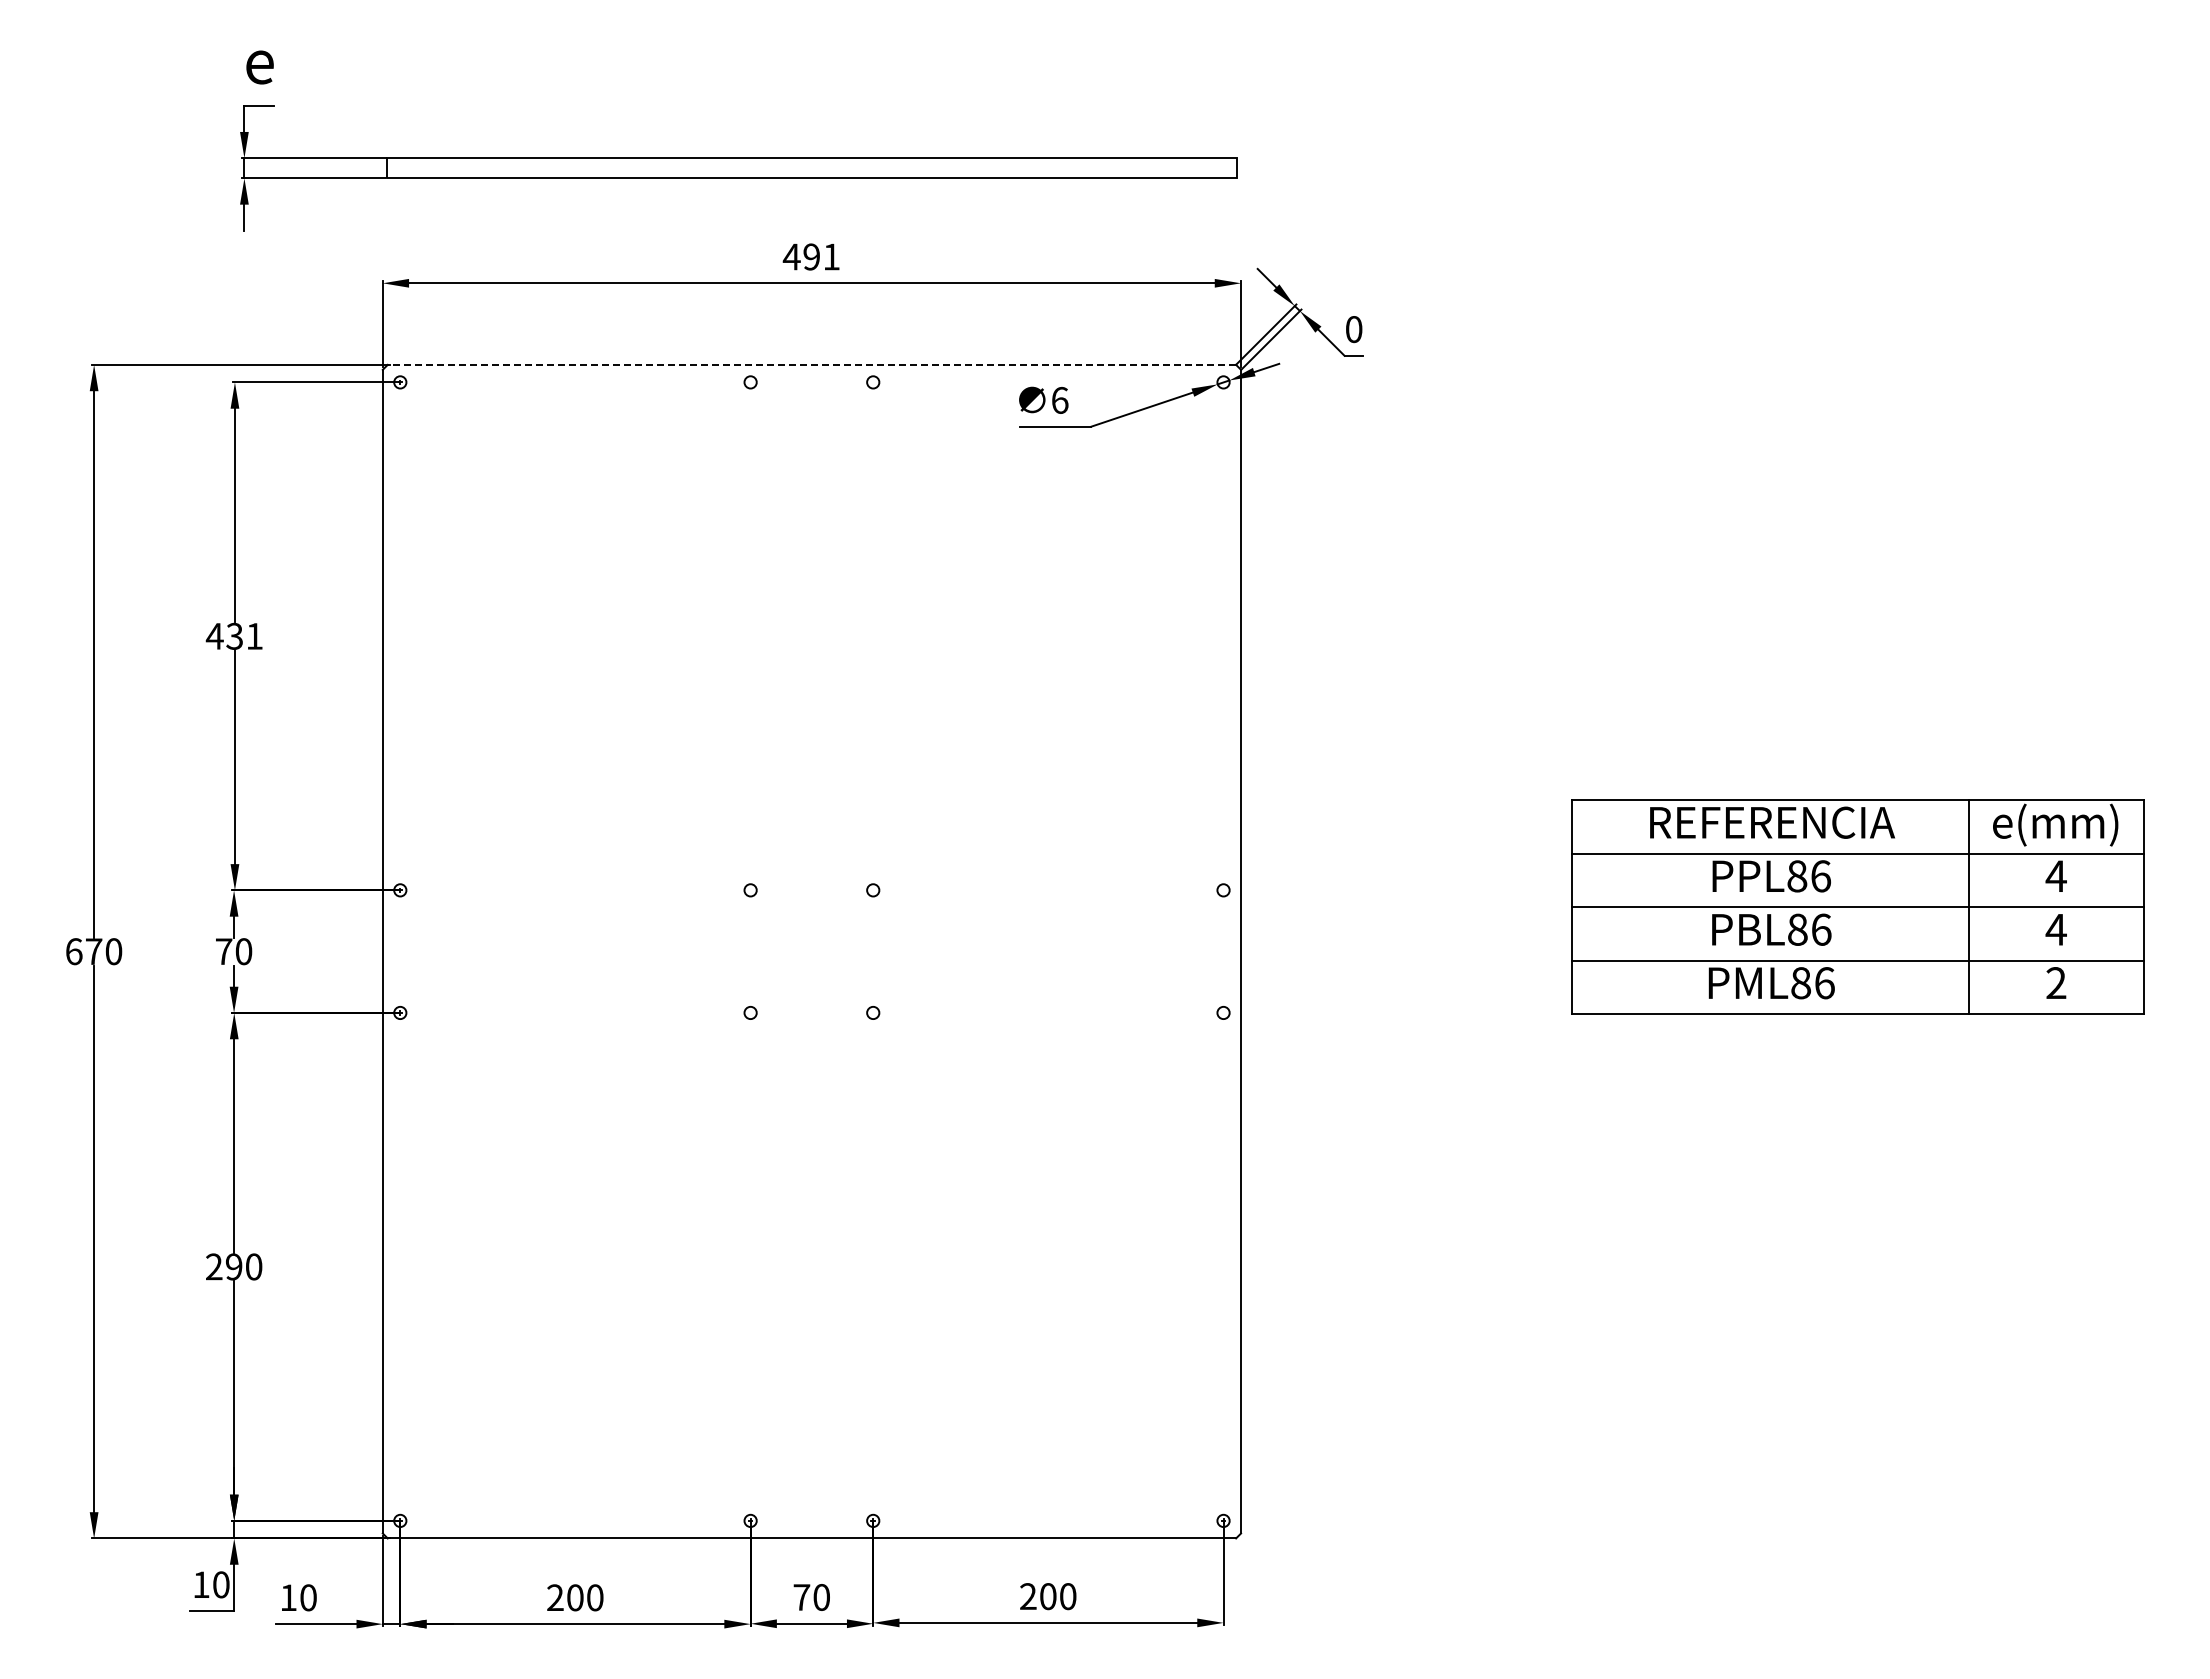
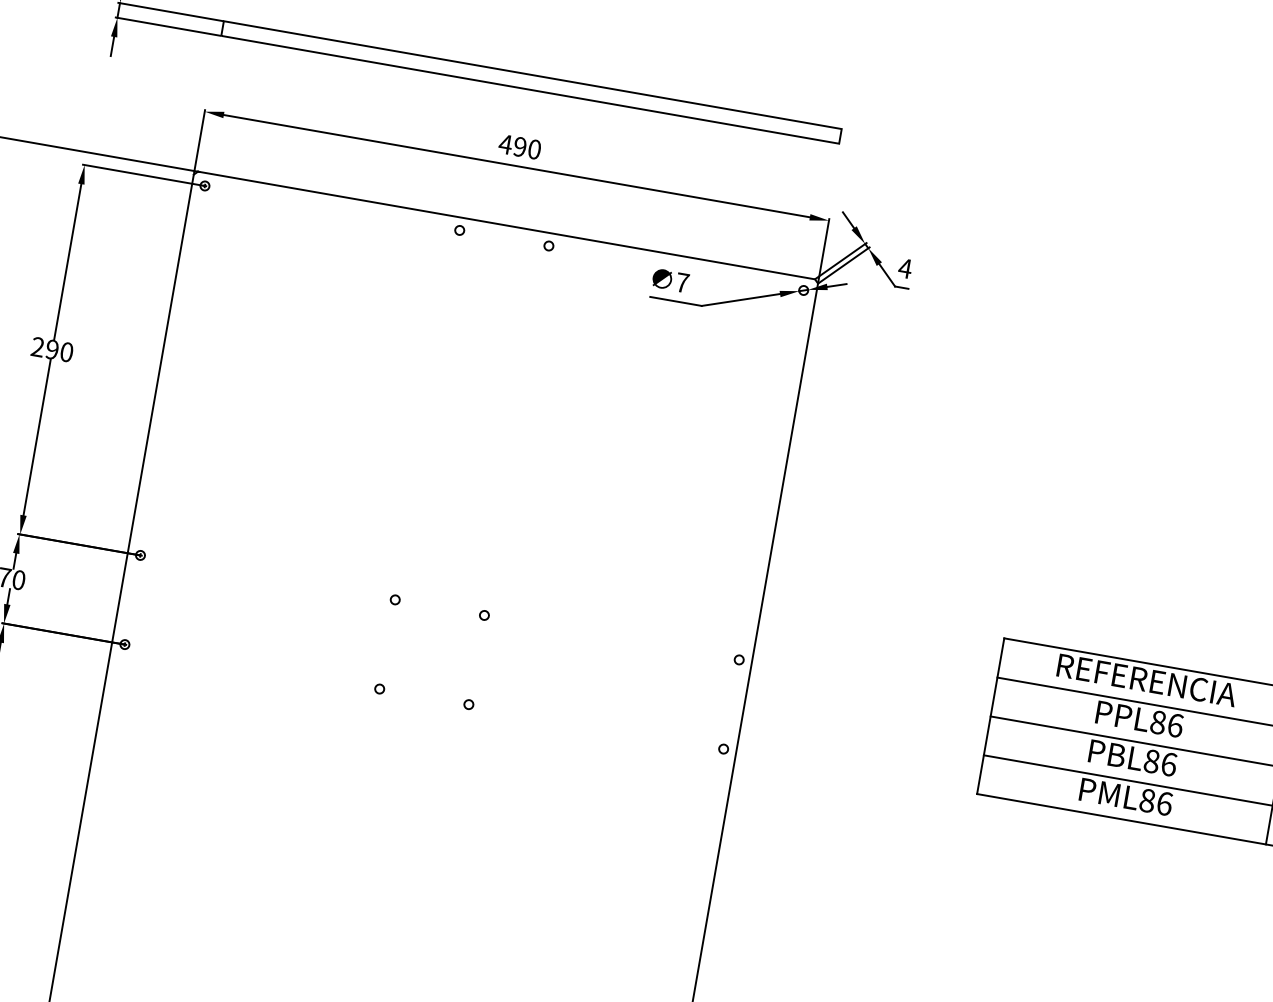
text: (831, 256) -> (534, 149), 491 -> 490
text: (1353, 329) -> (904, 268), 0 -> 4
line: (811, 364) -> (506, 225), dashed -> solid
text: (1060, 399) -> (682, 282), 6 -> 7
text: (233, 635) -> (51, 348), 431 -> 290

